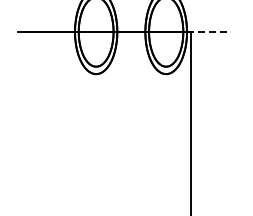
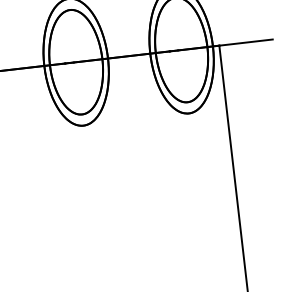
line: (208, 32) -> (245, 43), dashed -> solid

